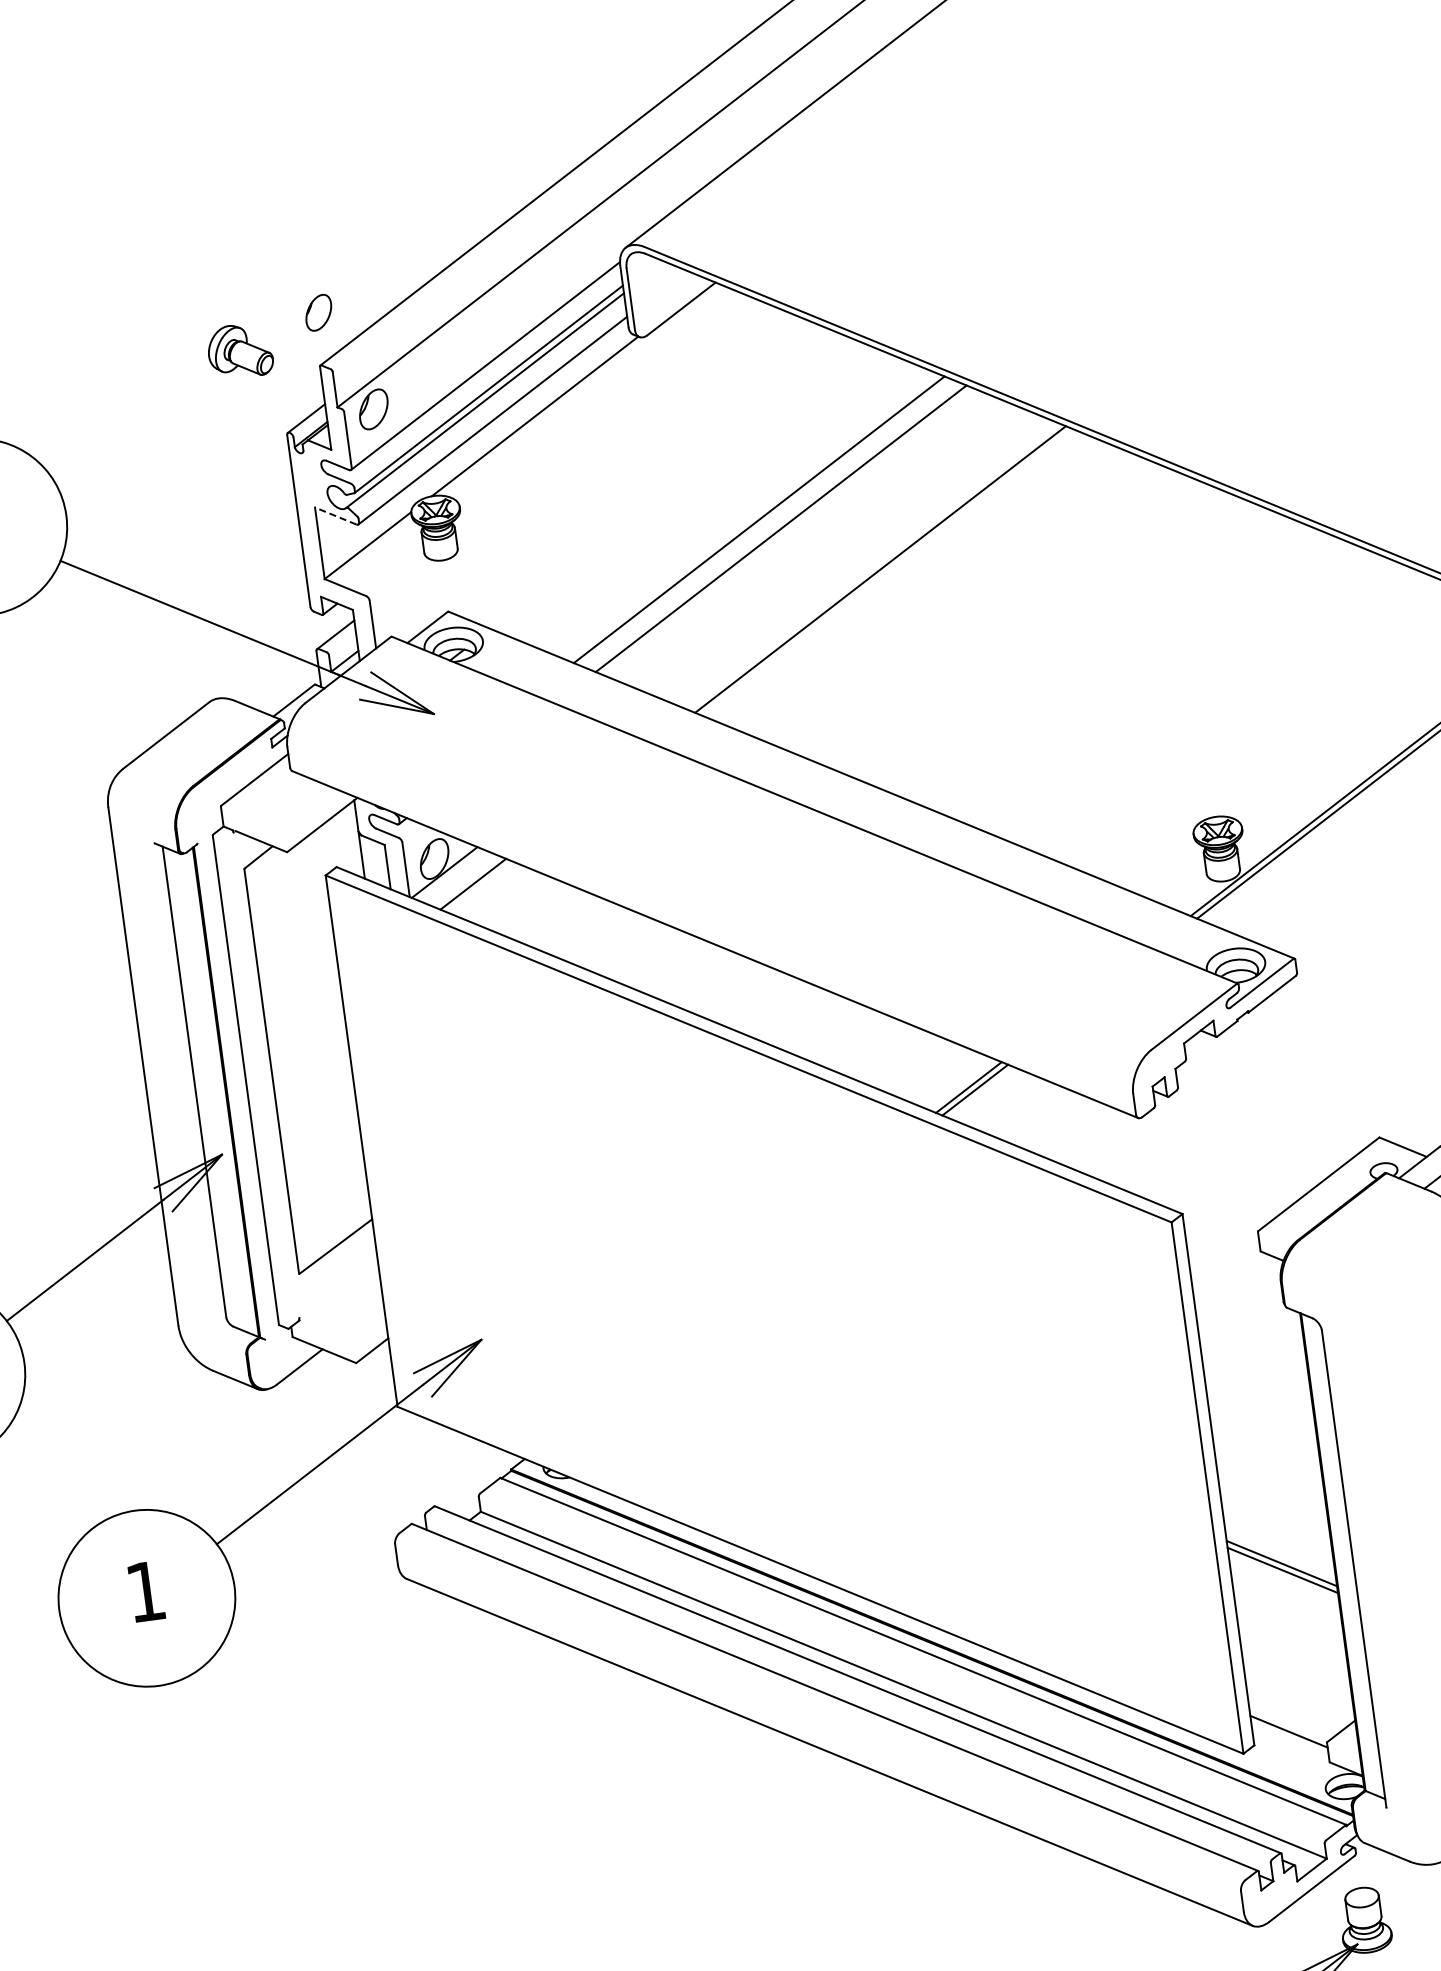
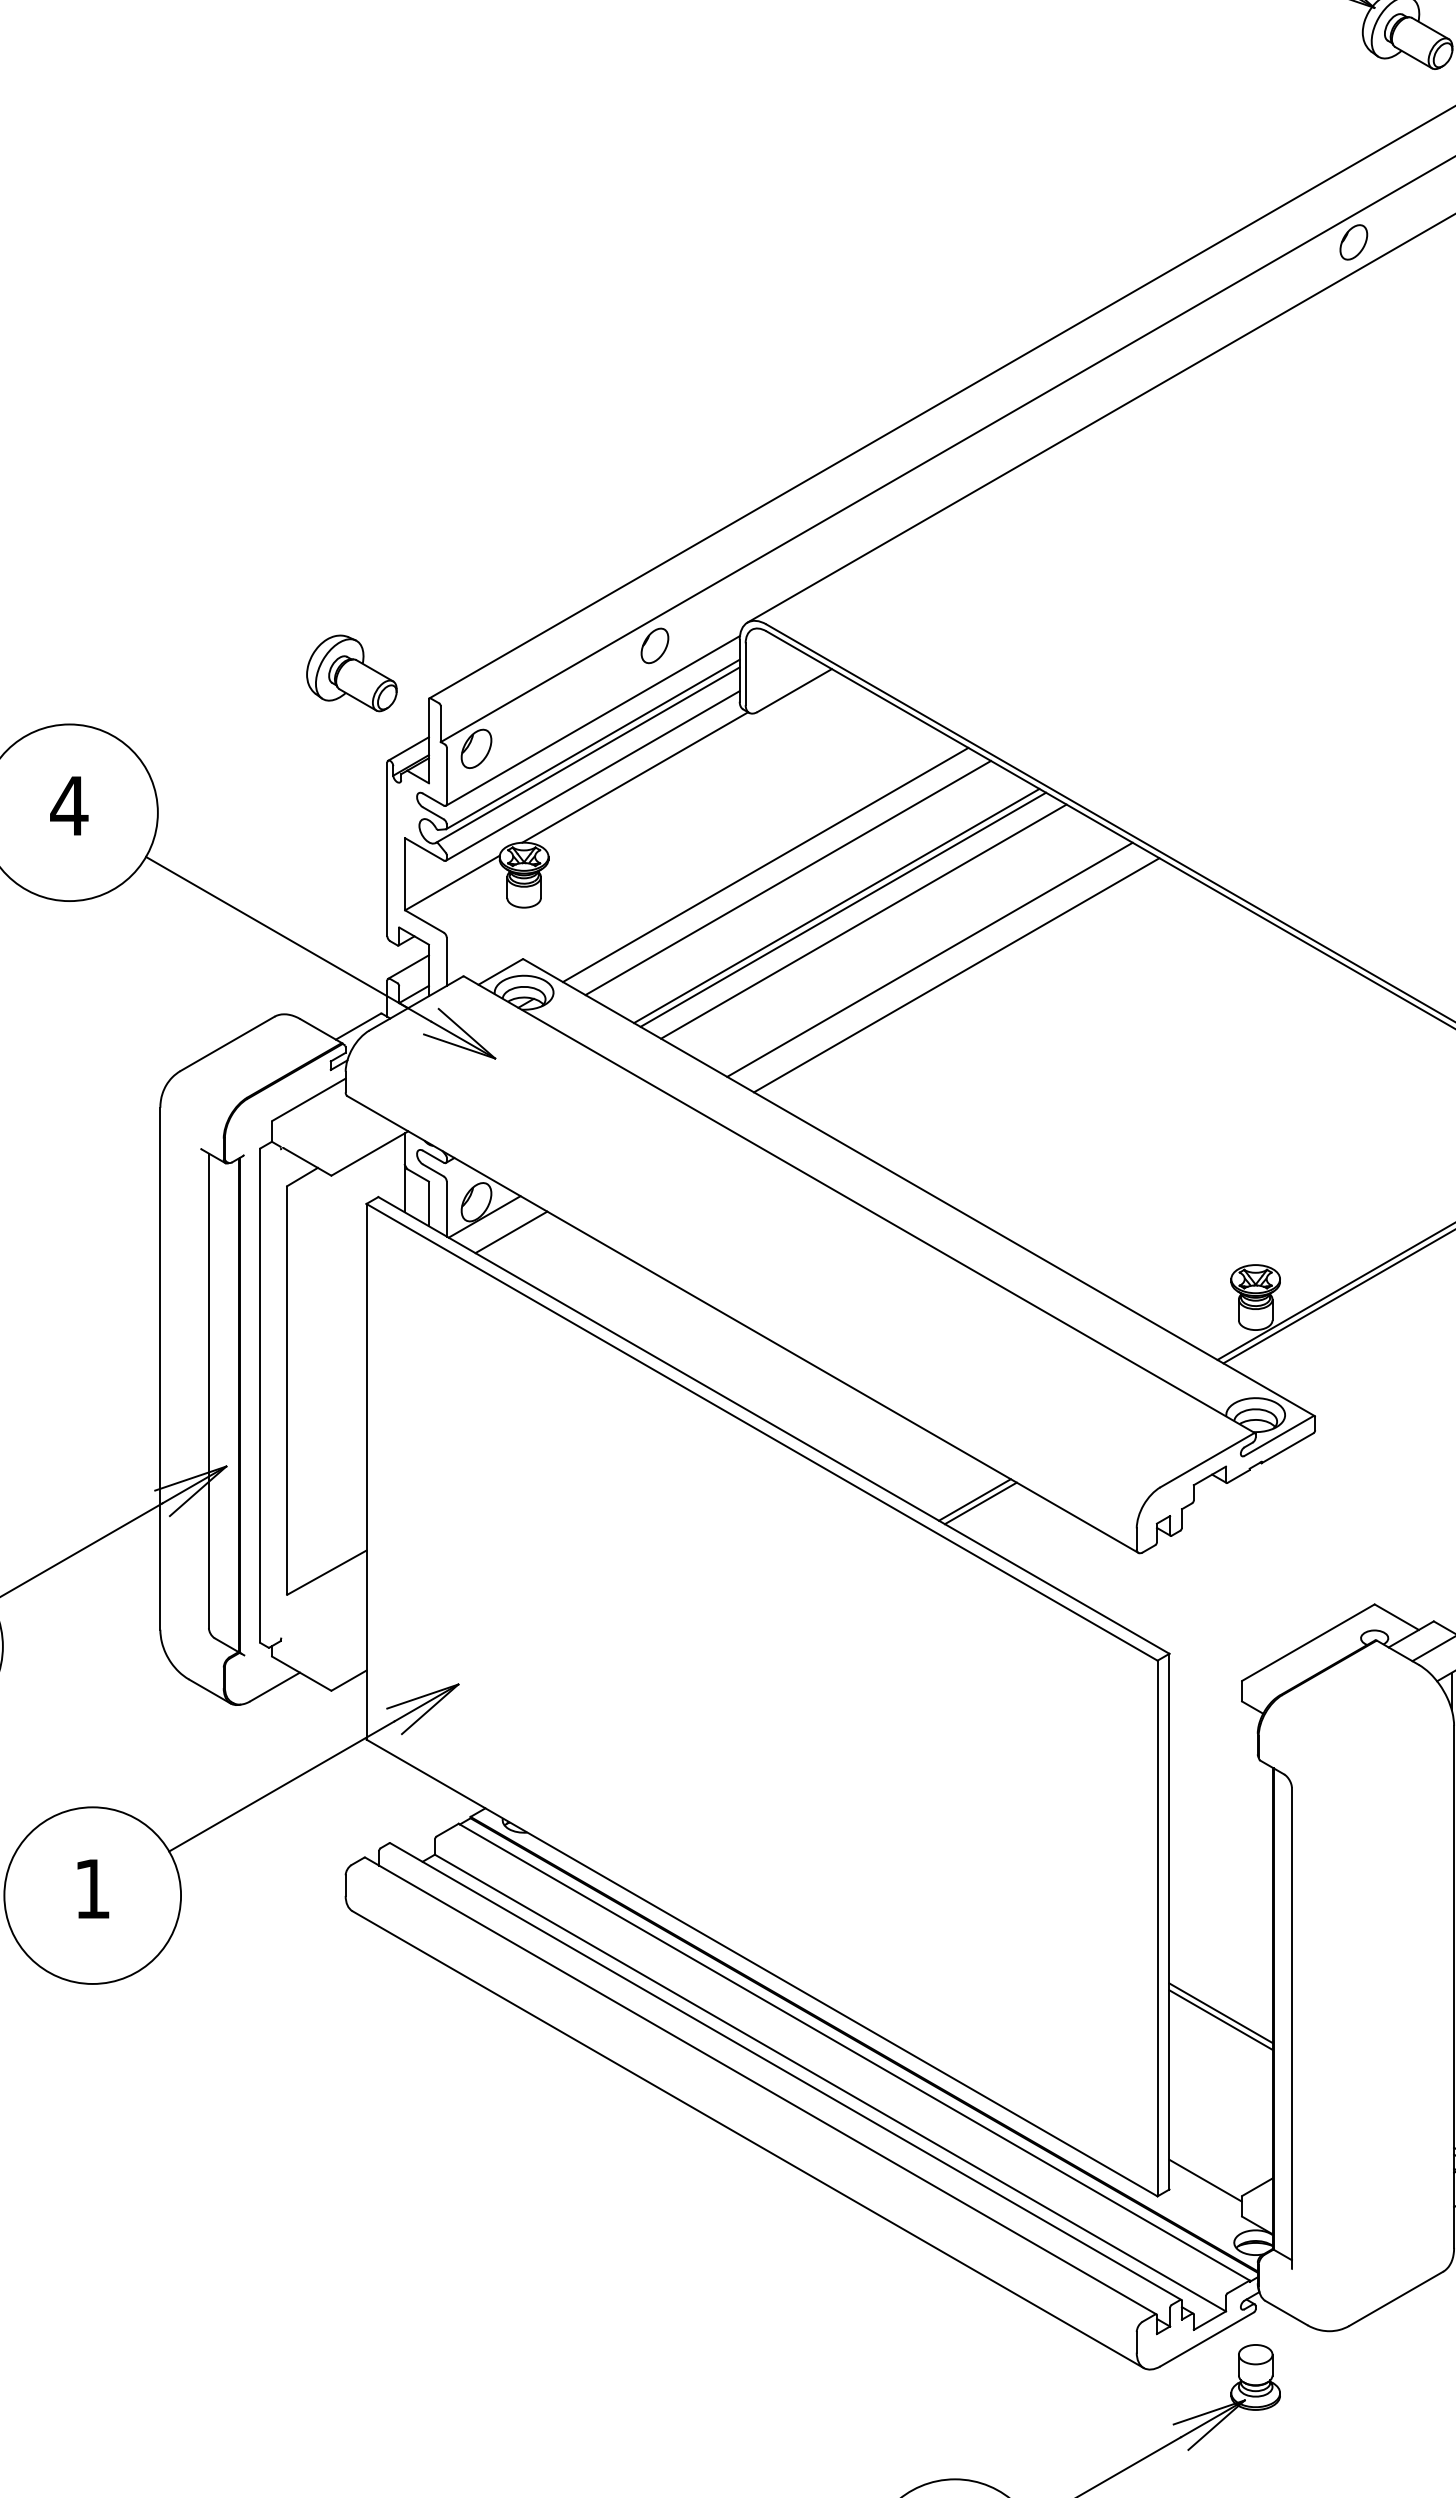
part: (318, 312) -> (654, 645), moved
part: (239, 351) -> (351, 673), size x1.43
line: (675, 485) -> (765, 864), added
line: (700, 495) -> (788, 877), added
line: (335, 516) -> (424, 849), dashed -> solid
line: (751, 516) -> (836, 905), added
line: (851, 557) -> (929, 959), added

